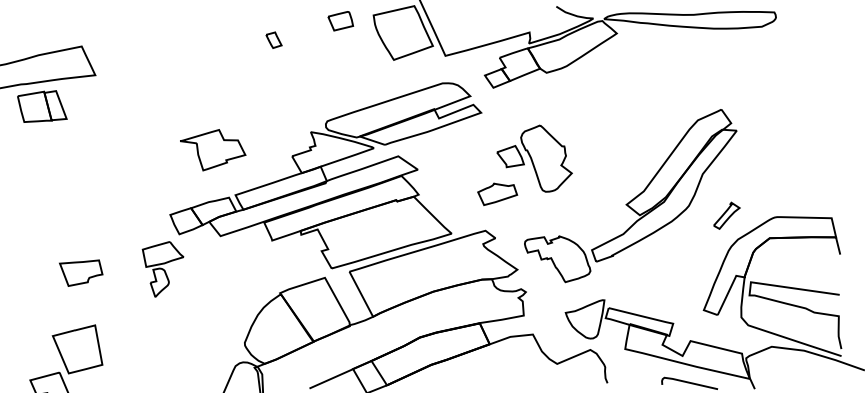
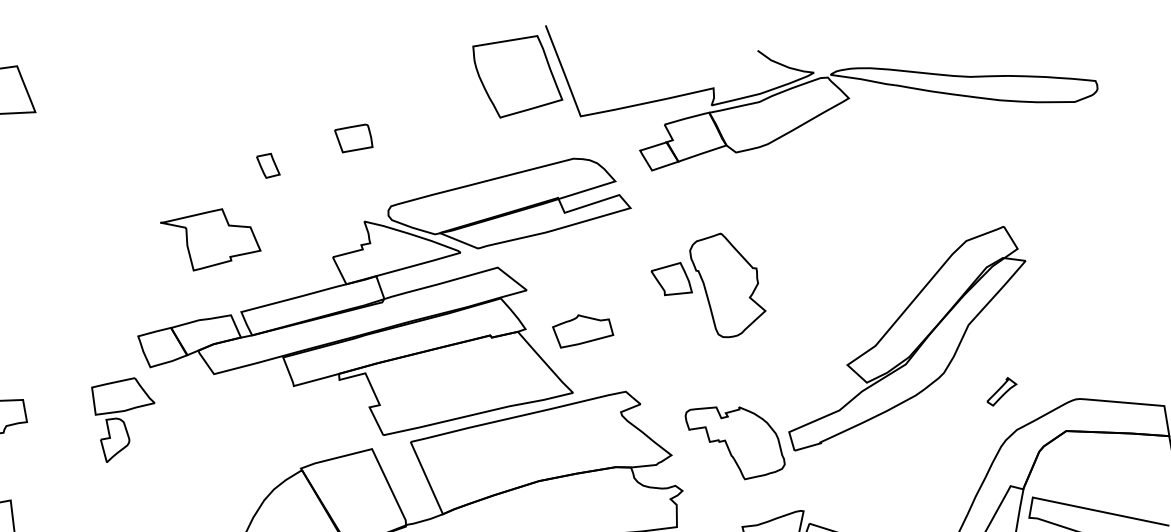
part: (340, 21) -> (353, 138), moved
part: (273, 39) -> (267, 164), moved
part: (497, 193) -> (582, 330), moved
part: (726, 215) -> (1001, 391), size x0.7

